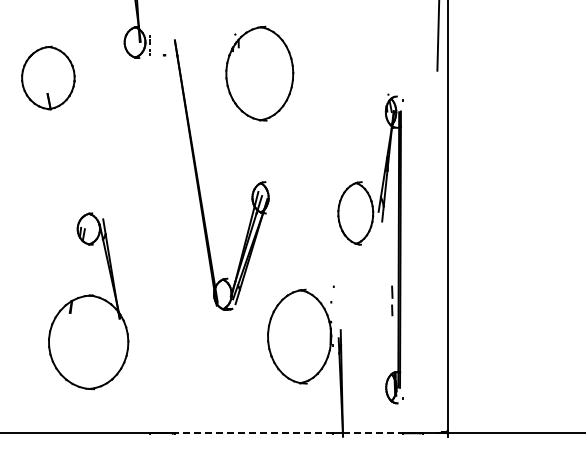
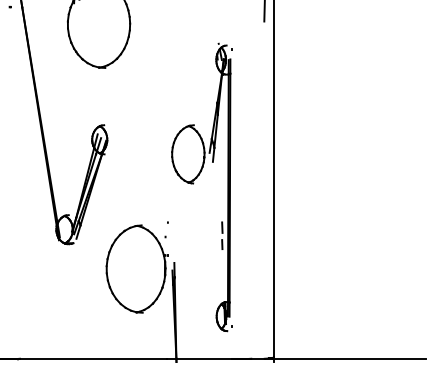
line: (253, 433) -> (93, 359), dashed -> solid
line: (373, 433) -> (204, 359), dashed -> solid

